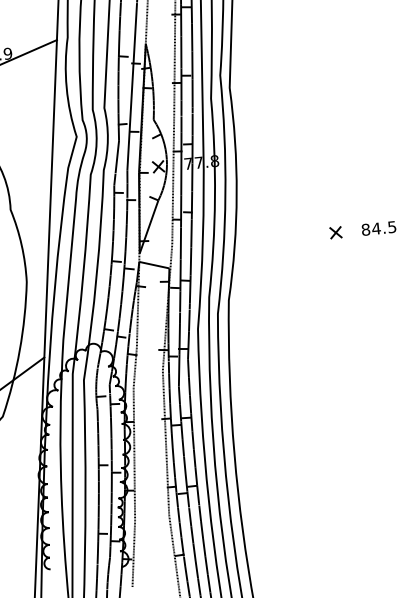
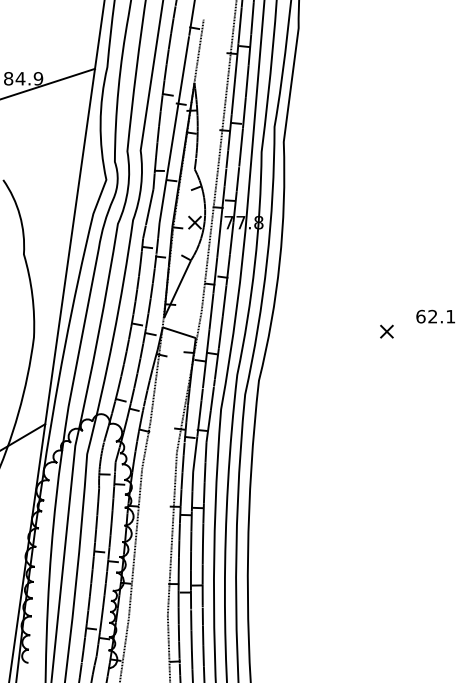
text: (378, 228) -> (435, 316), 84.5 -> 62.1
part: (335, 232) -> (386, 331), moved

